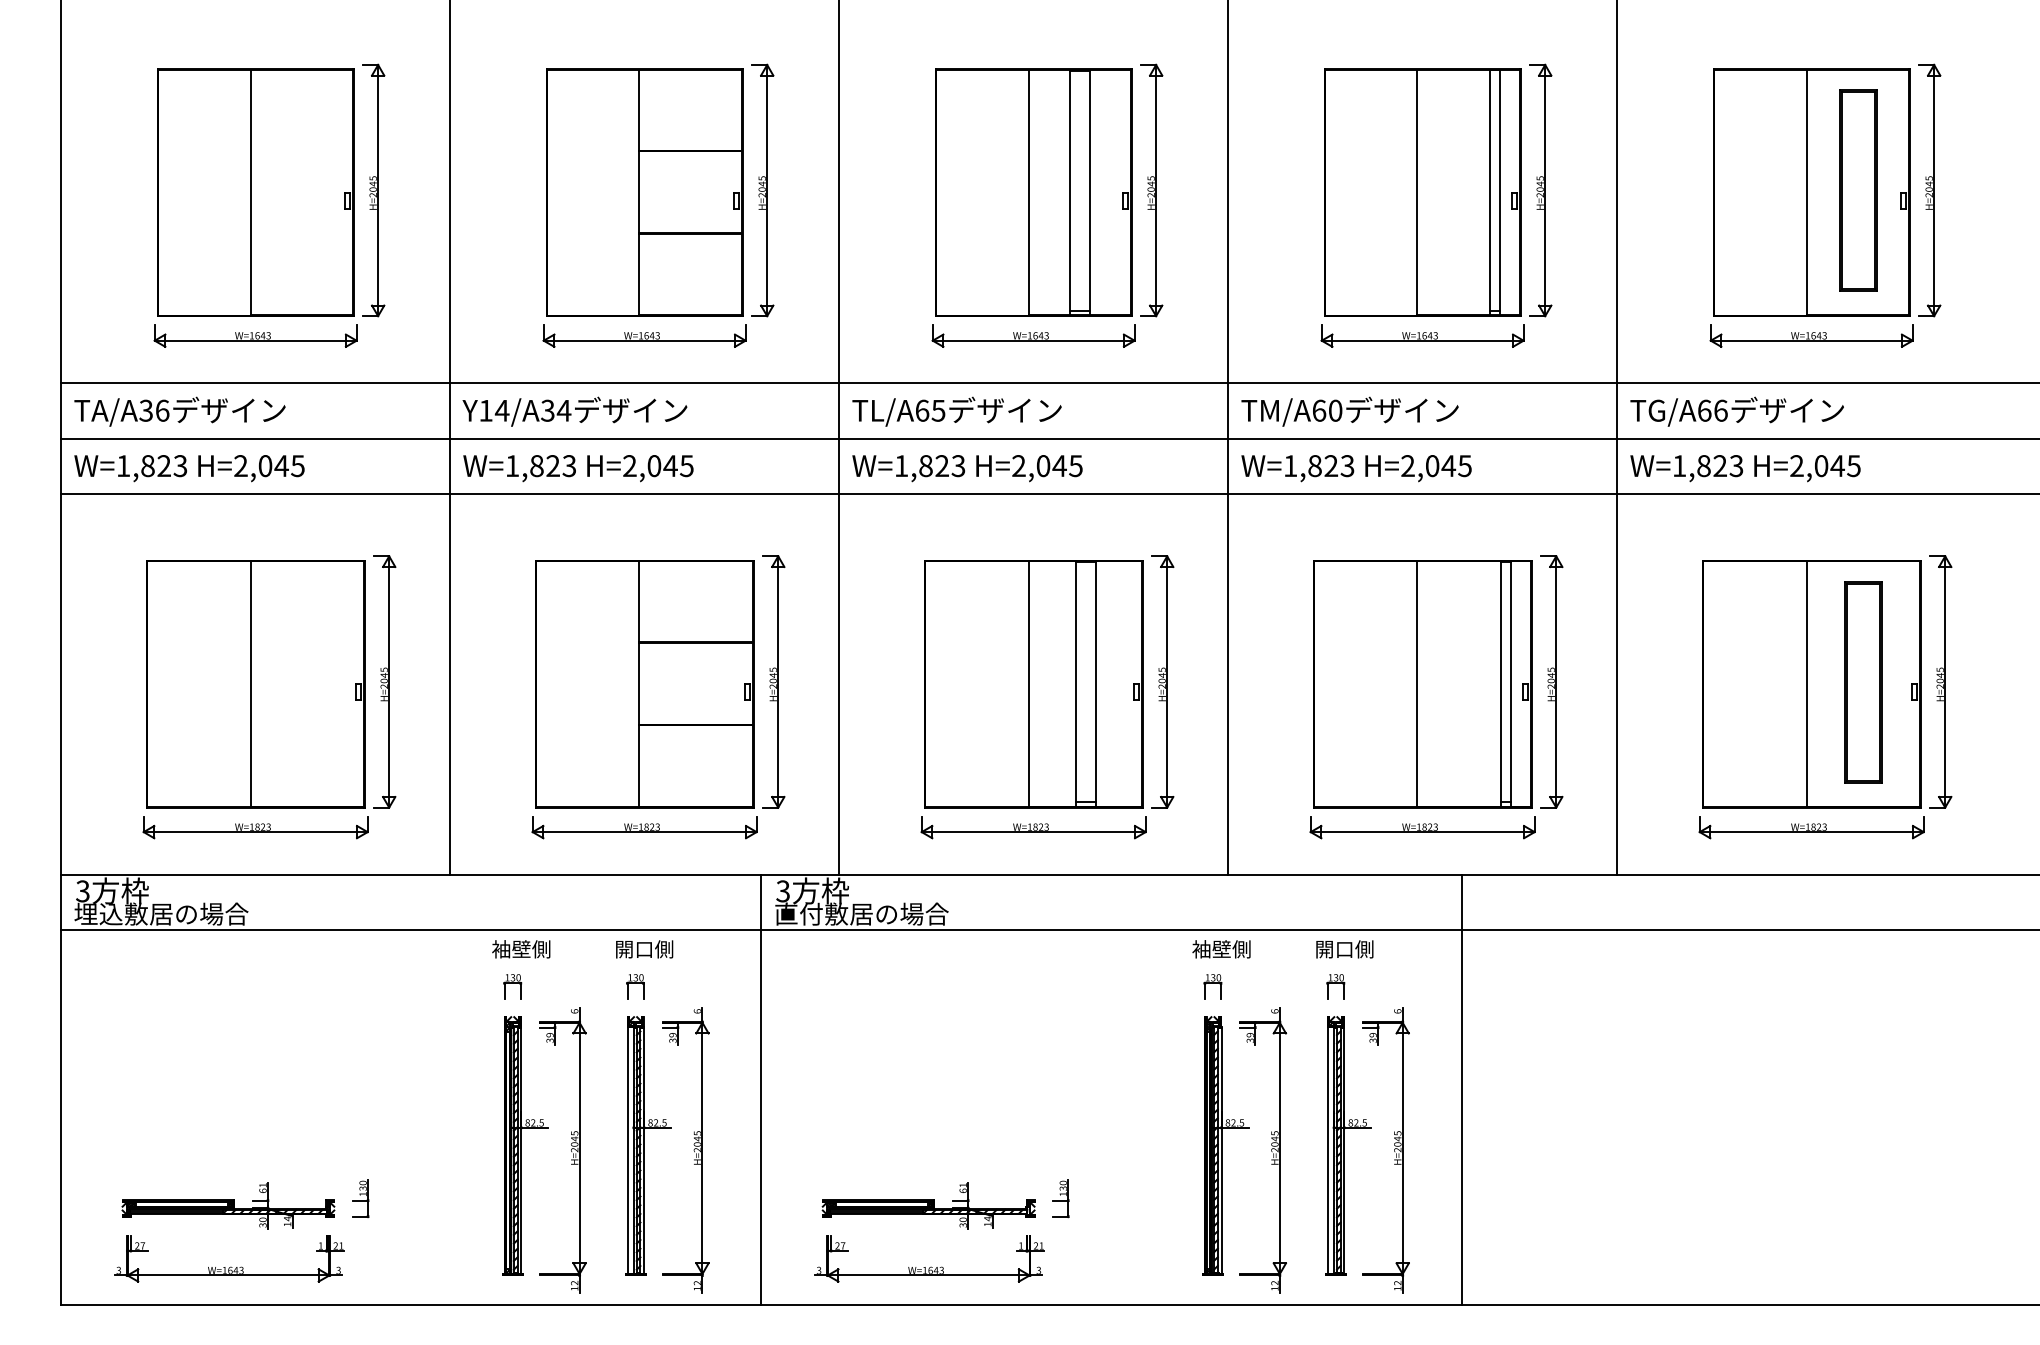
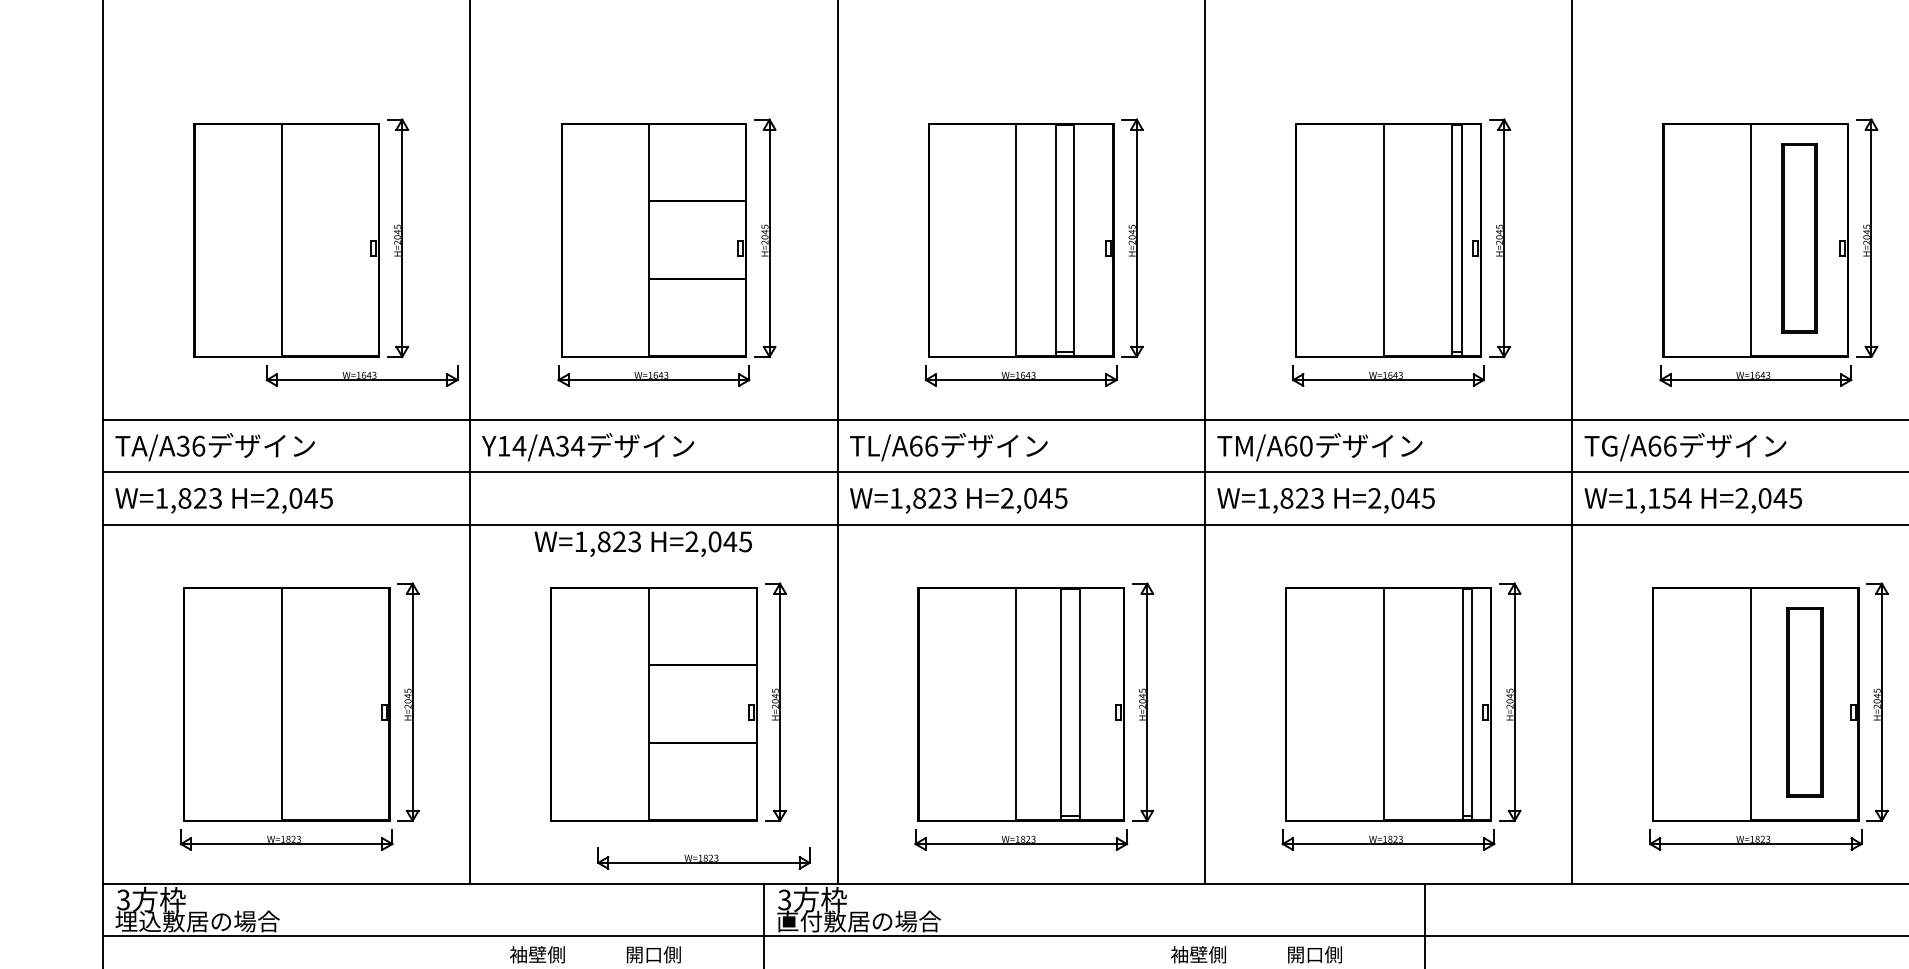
part: (255, 335) -> (362, 375), moved
text: (938, 410) -> (931, 445), TL/A65 -> TL/A66
text: (1720, 466) -> (1669, 498), W=1,823 -> W=1,154
text: (578, 468) -> (643, 544), moved
part: (644, 827) -> (703, 858), moved

